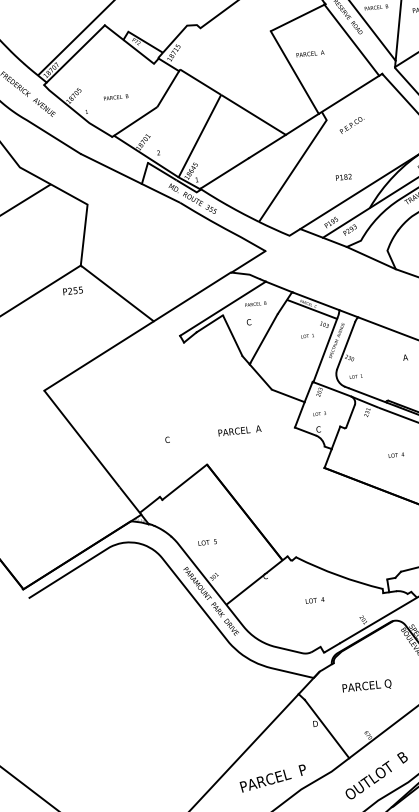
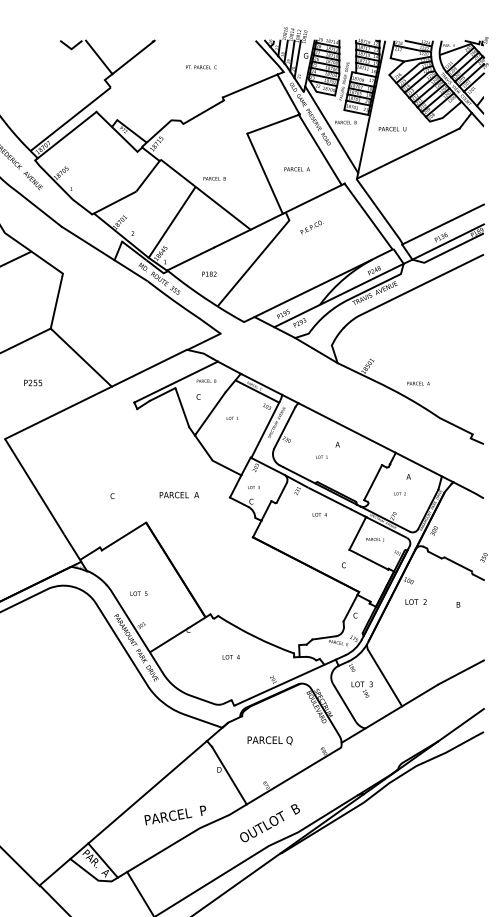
text: (309, 54) -> (296, 169), moved
text: (115, 97) -> (214, 178), moved
text: (343, 176) -> (209, 273), moved
text: (73, 290) -> (33, 382), moved
text: (307, 335) -> (232, 417), moved
text: (355, 375) -> (321, 456), moved
text: (396, 454) -> (319, 514), moved

